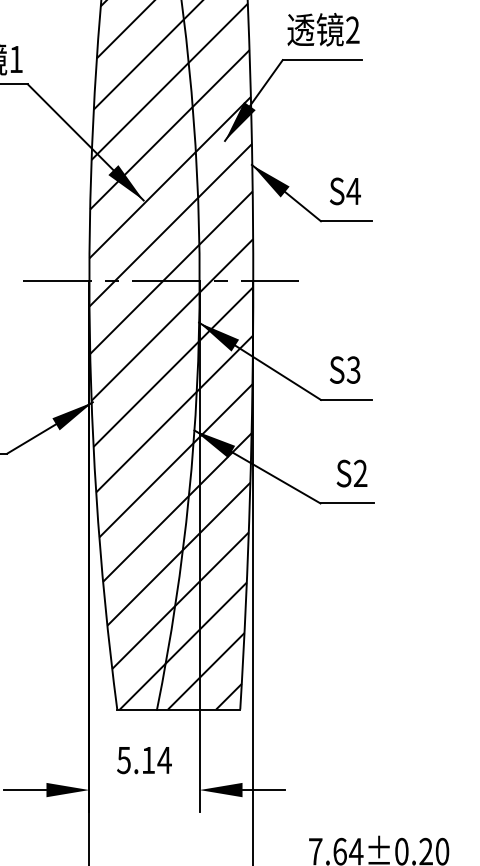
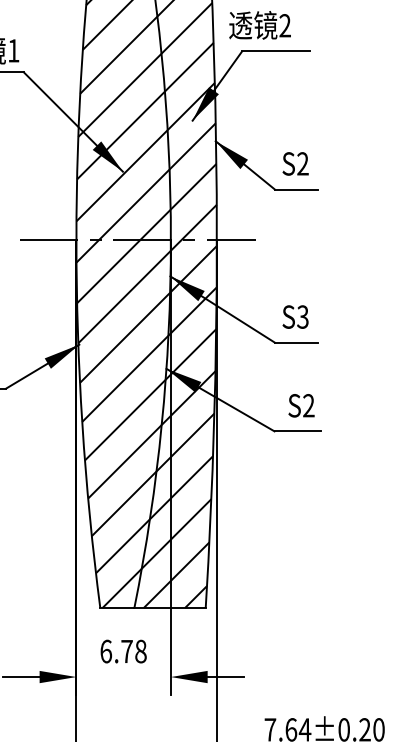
text: (322, 29) -> (259, 25), moved
text: (353, 190) -> (302, 163), S4 -> S2
text: (144, 760) -> (123, 651), 5.14 -> 6.78

